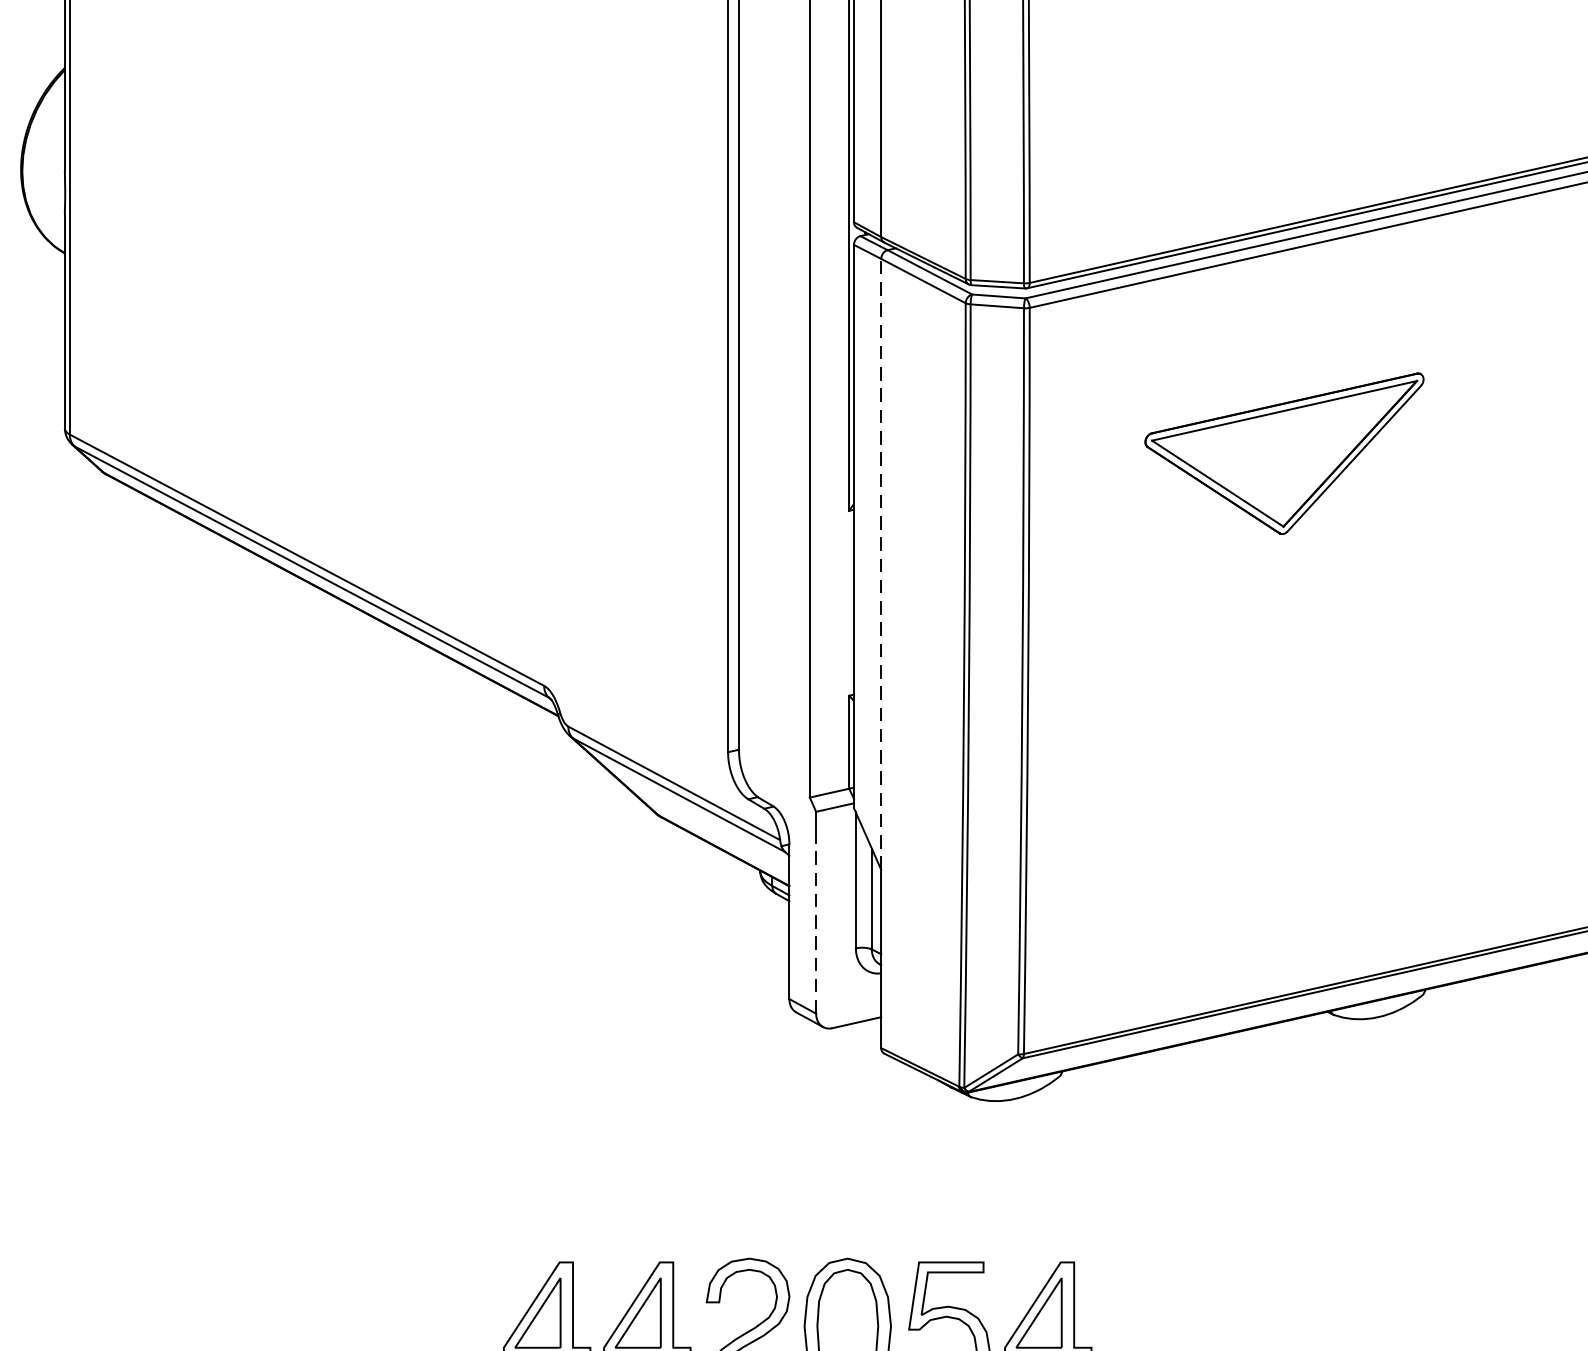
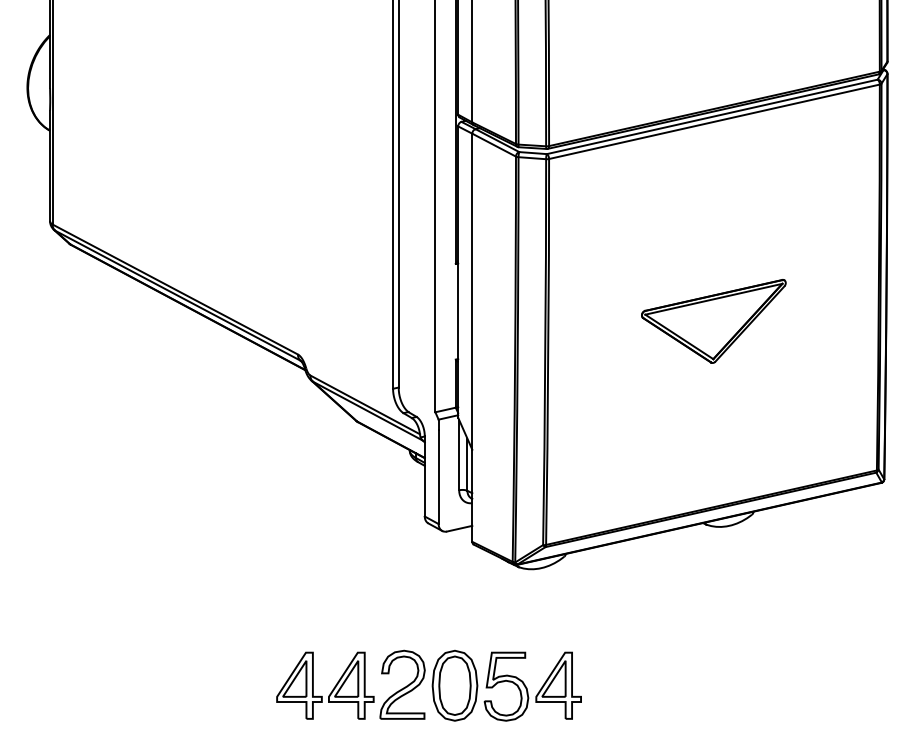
part: (1283, 453) -> (713, 321), moved
line: (881, 564) -> (472, 291), dashed -> solid
line: (815, 921) -> (438, 476), dashed -> solid

